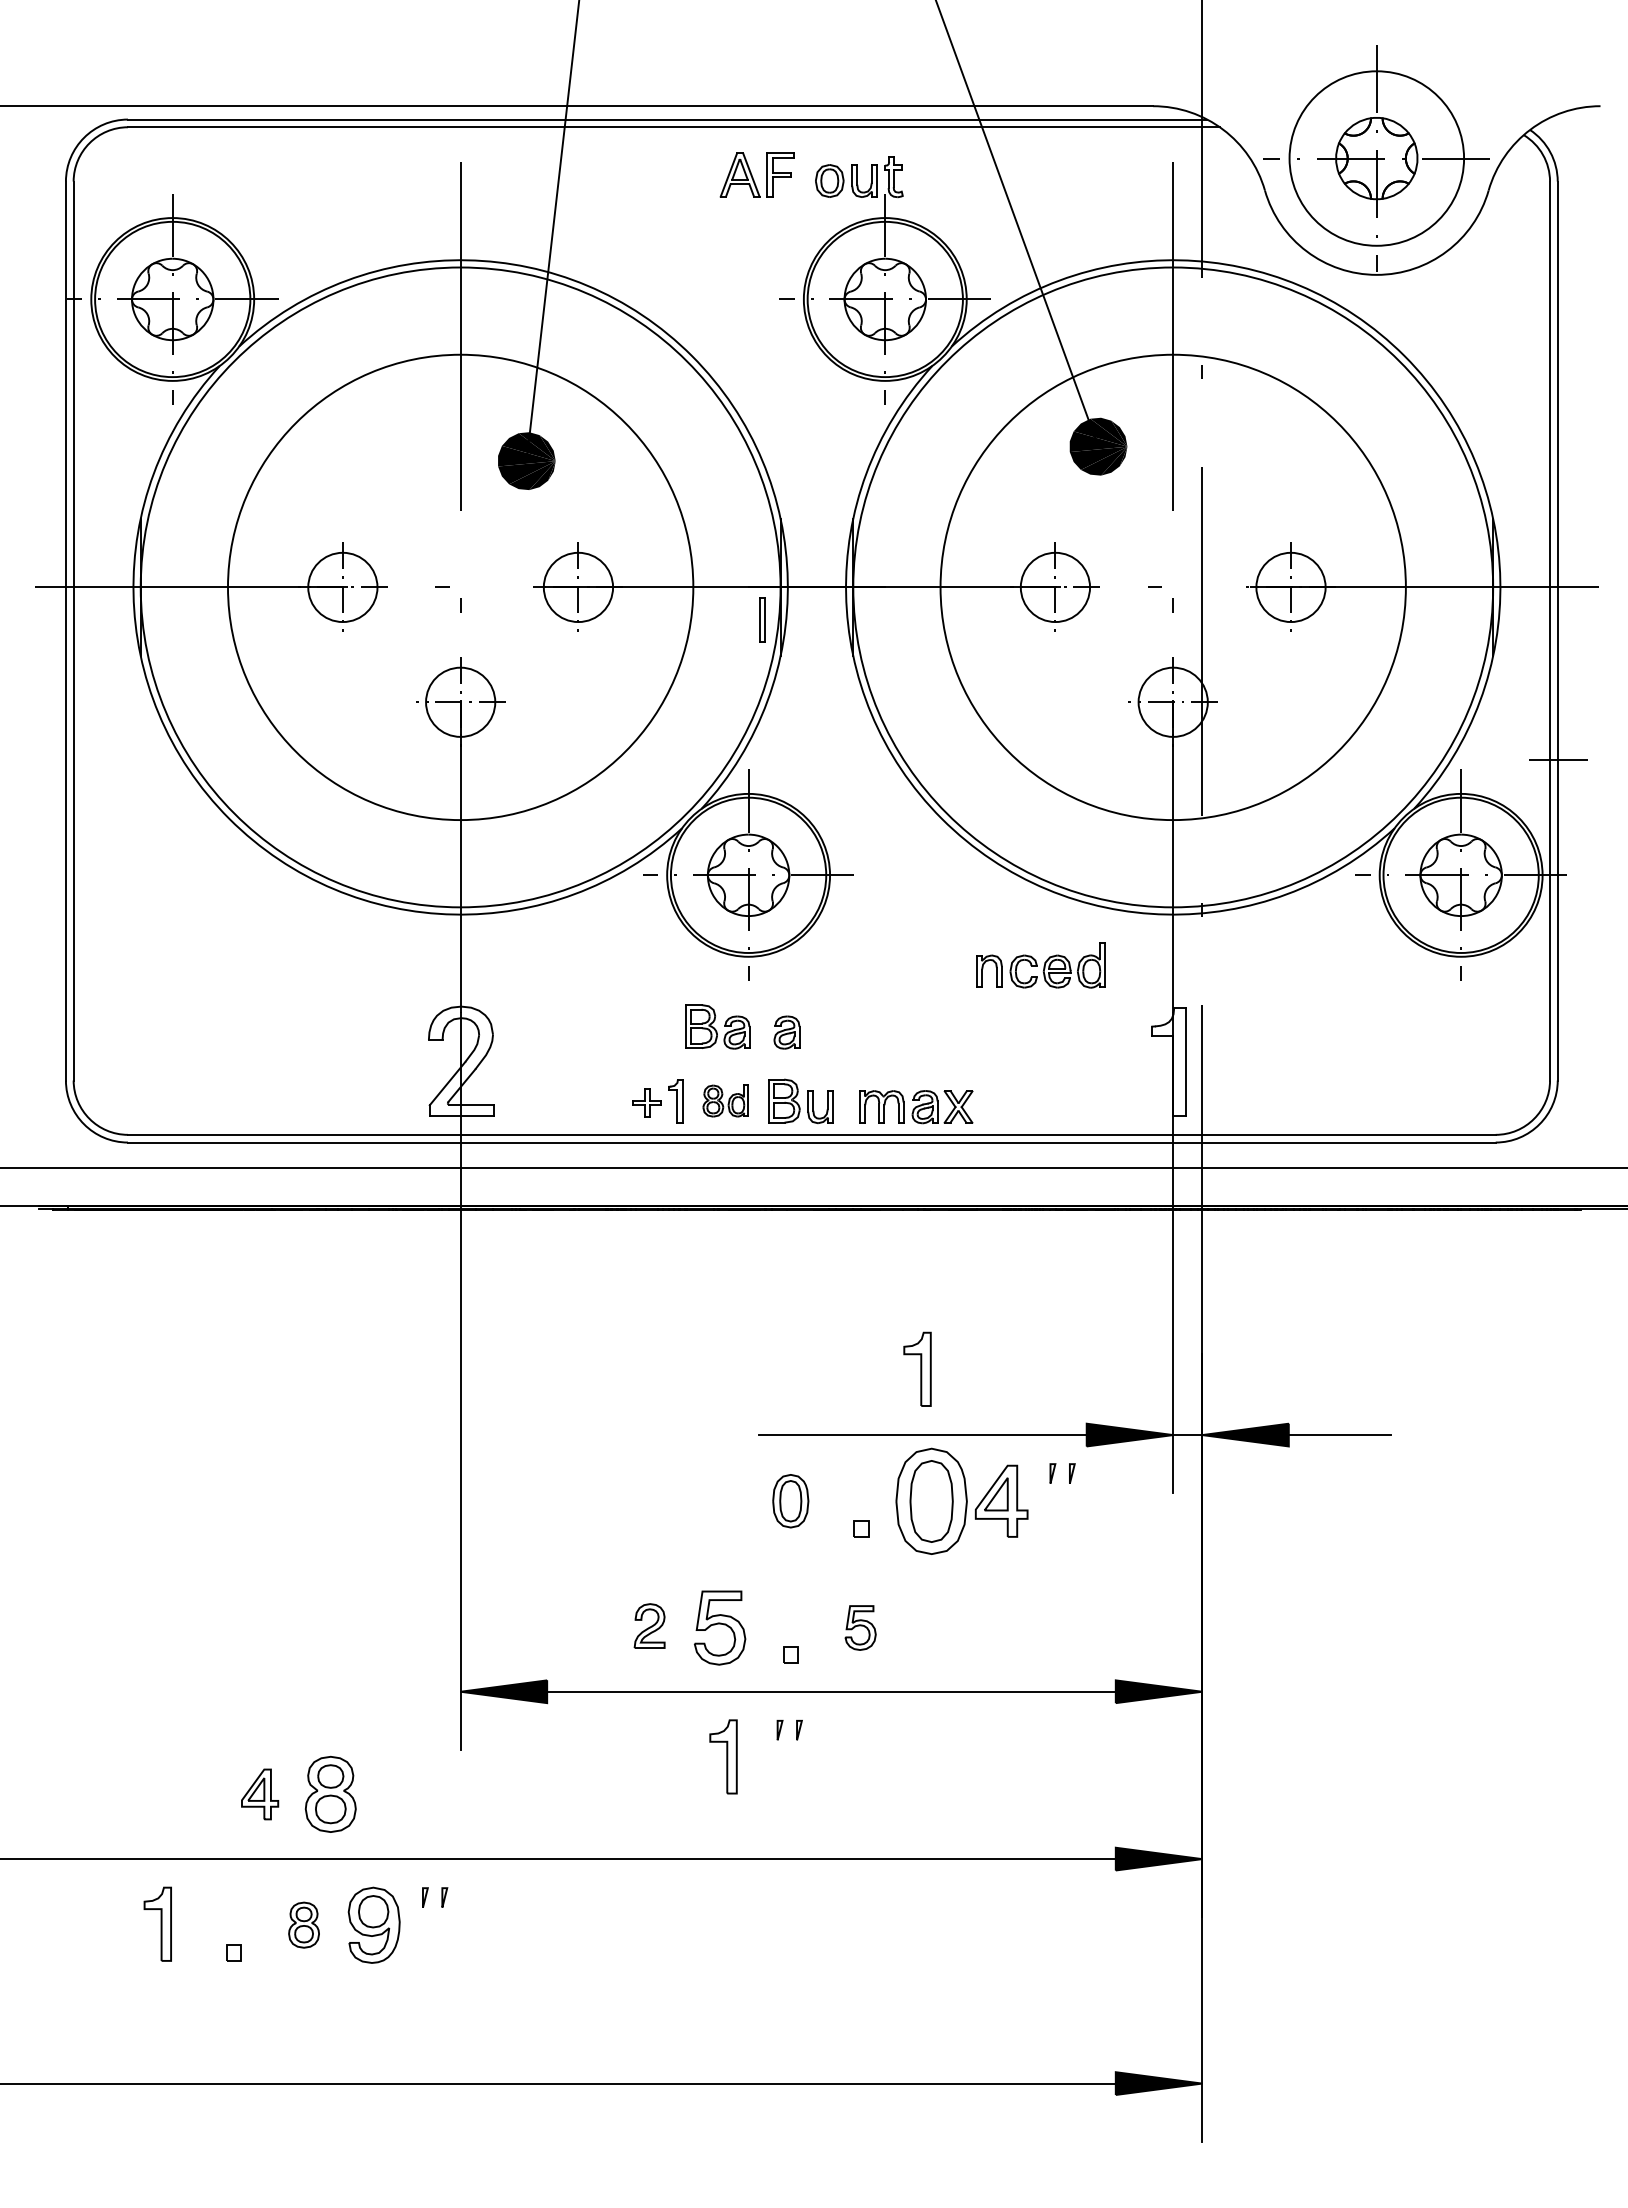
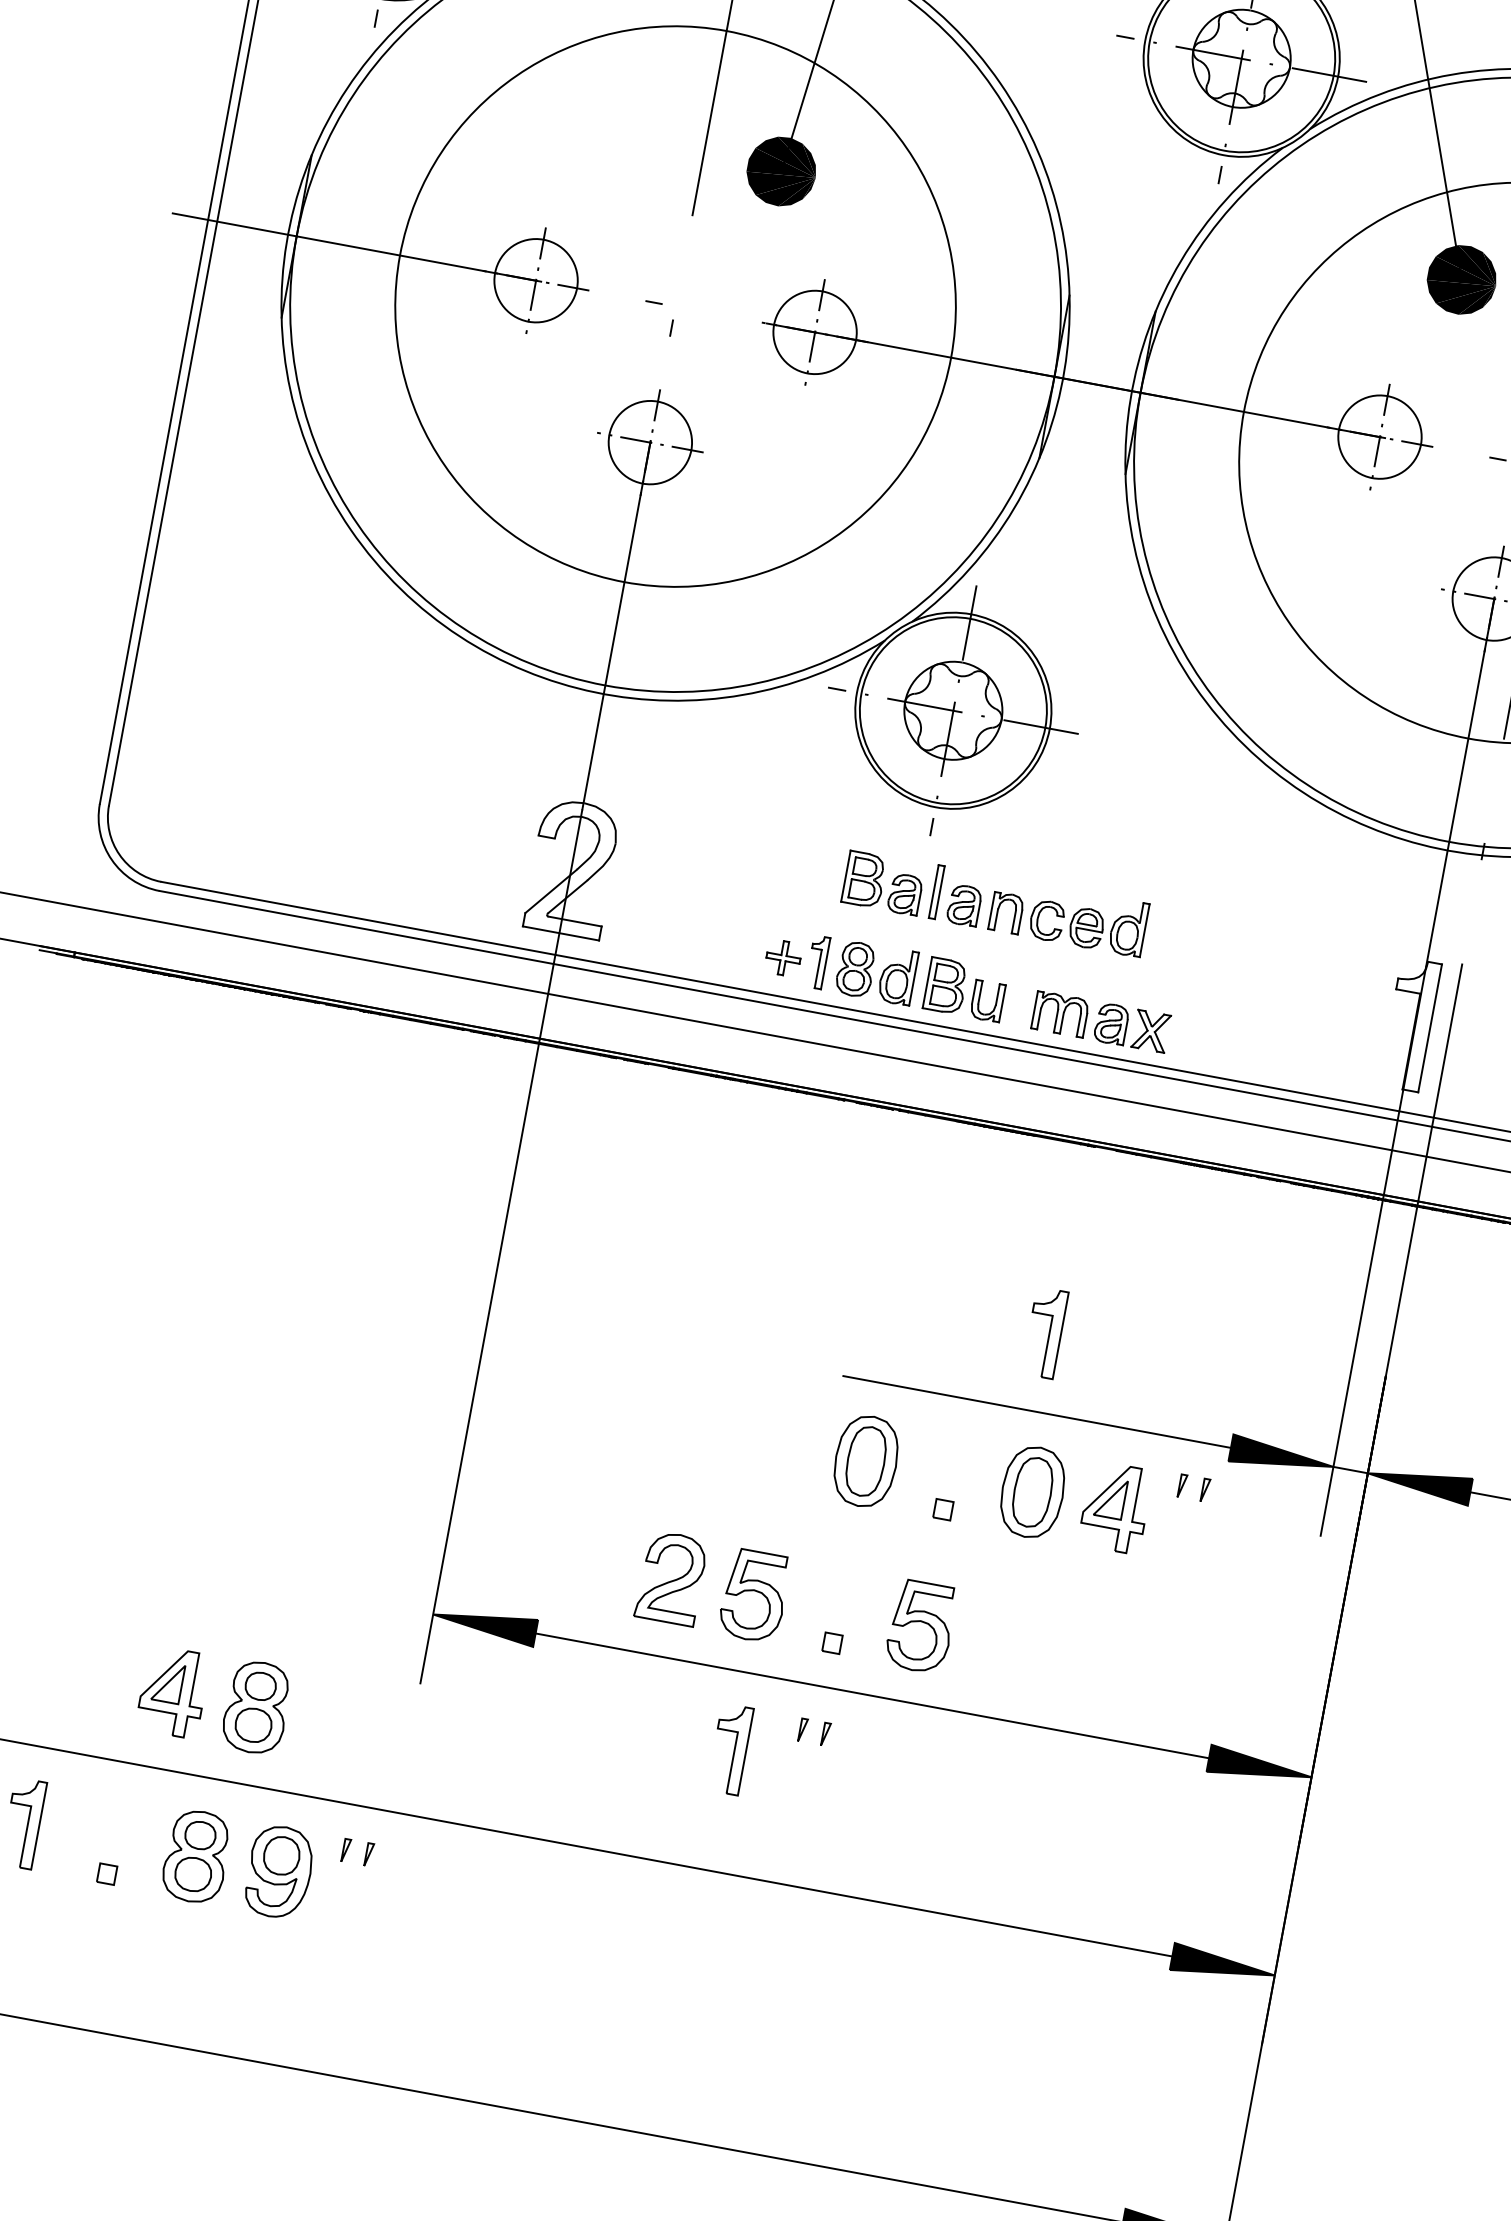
part: (762, 619) -> (936, 891), moved
part: (1040, 965) -> (1068, 917), moved
part: (725, 1100) -> (876, 972), size x1.43
part: (790, 1500) -> (865, 1460), size x1.43
part: (931, 1500) -> (1032, 1491), size x0.71
part: (649, 1625) -> (671, 1577), size x1.67
part: (860, 1627) -> (920, 1626), size x1.67
part: (259, 1794) -> (172, 1692), size x1.43
part: (303, 1924) -> (195, 1855), size x1.67

